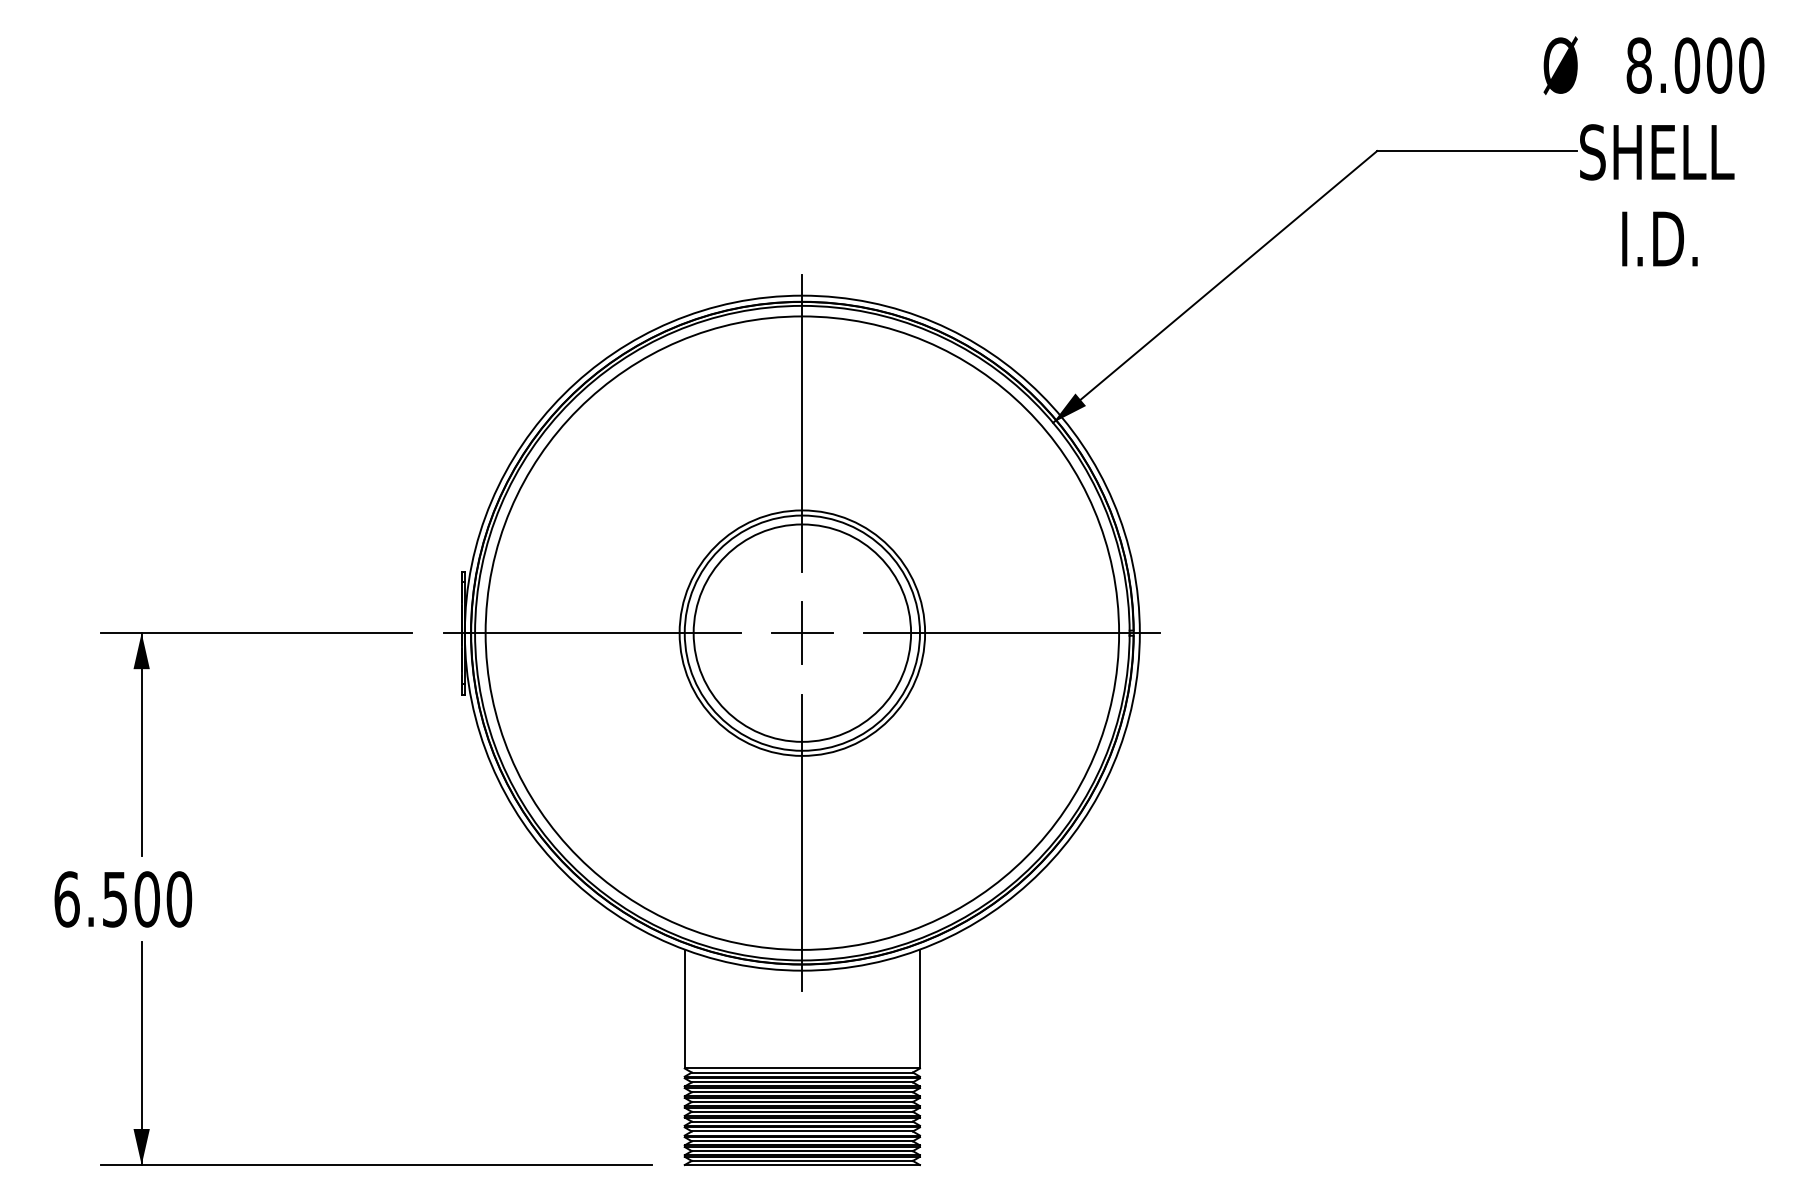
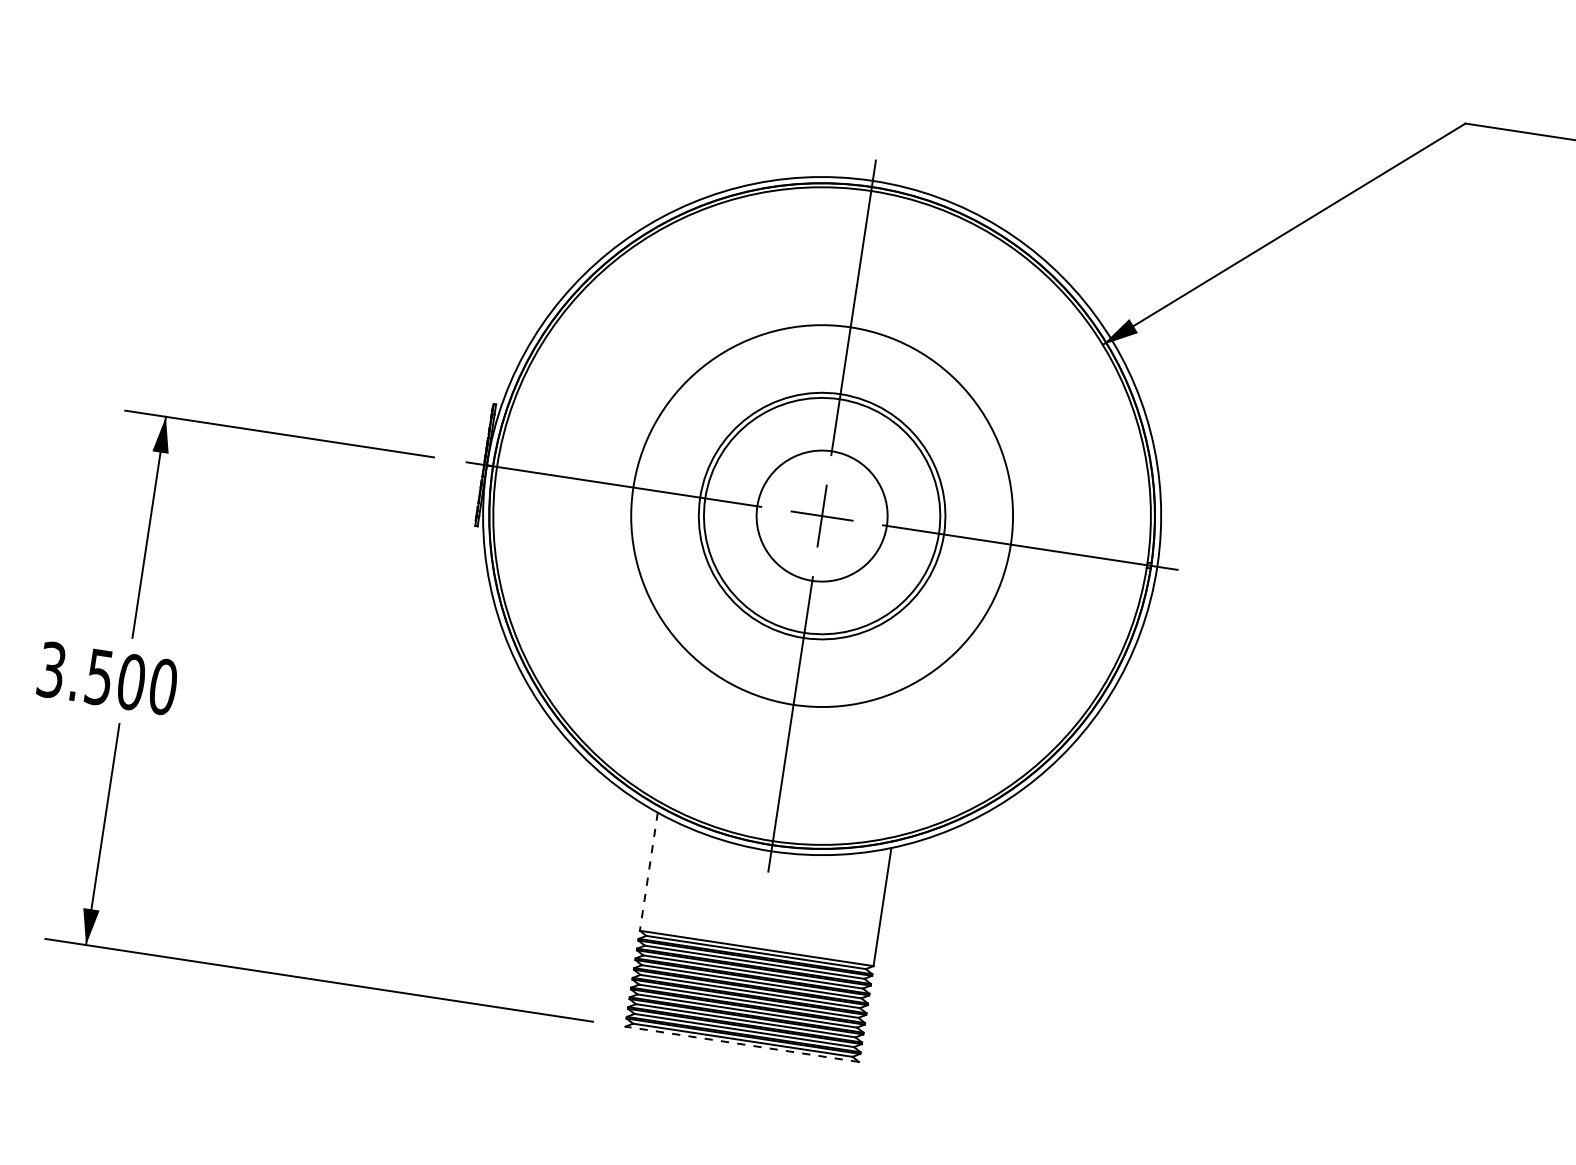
circle: (802, 632) -> (822, 515), size x0.6
circle: (802, 632) -> (822, 515), size x0.6
text: (66, 899) -> (51, 670), 6.500 -> 3.500
line: (684, 1009) -> (648, 872), solid -> dashed
line: (802, 1165) -> (742, 1044), solid -> dashed

